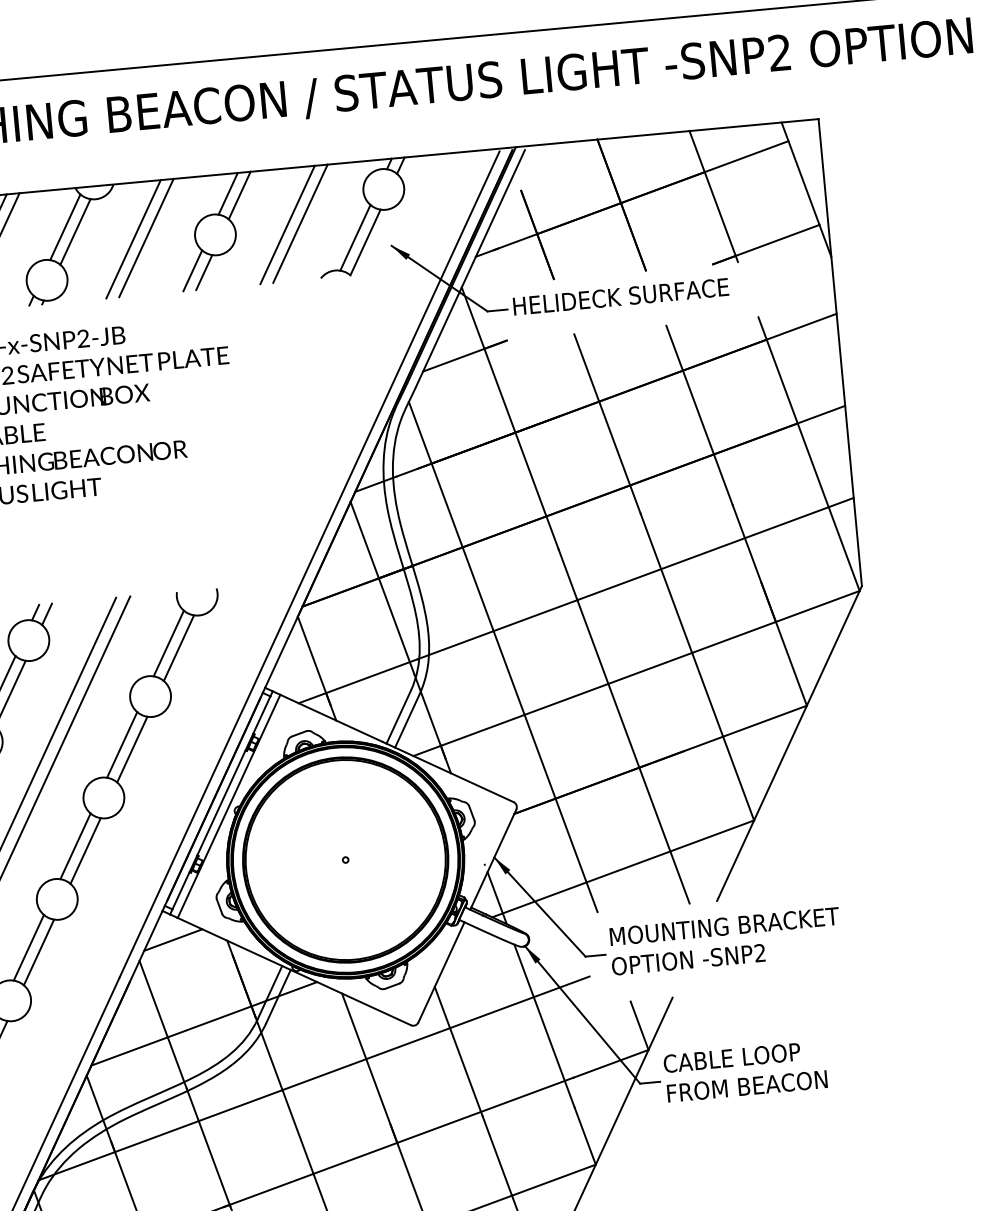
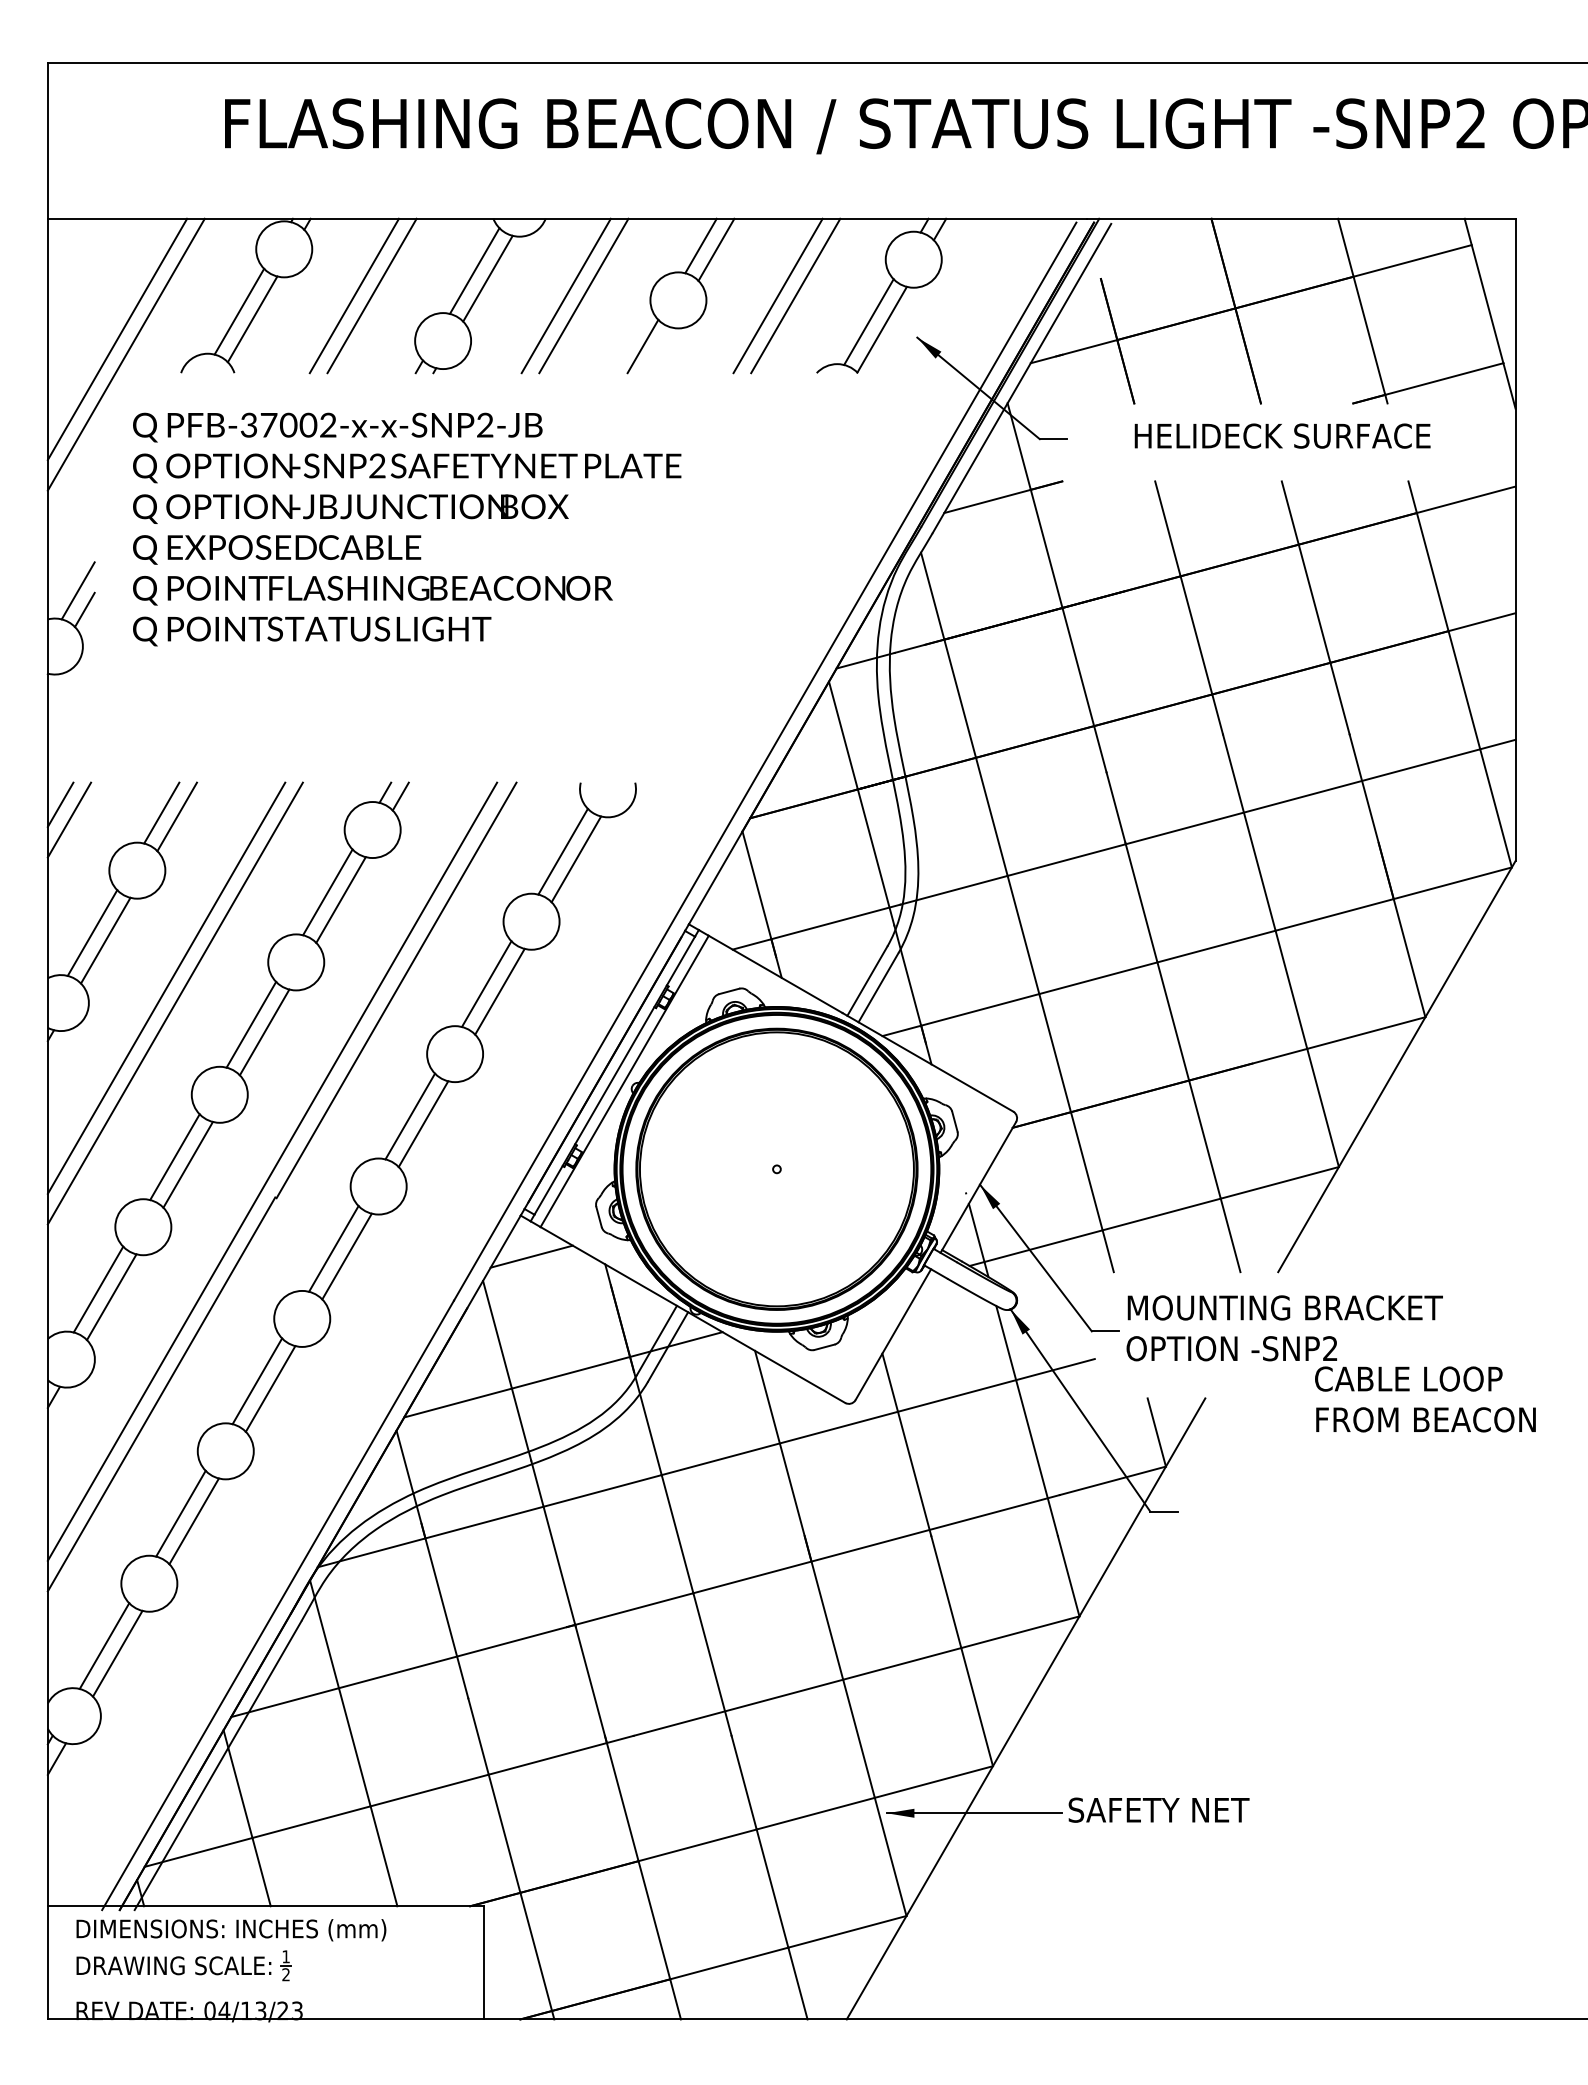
line: (204, 272) -> (658, 350), removed
text: (620, 296) -> (1282, 435), moved
text: (745, 1071) -> (1425, 1399), moved

